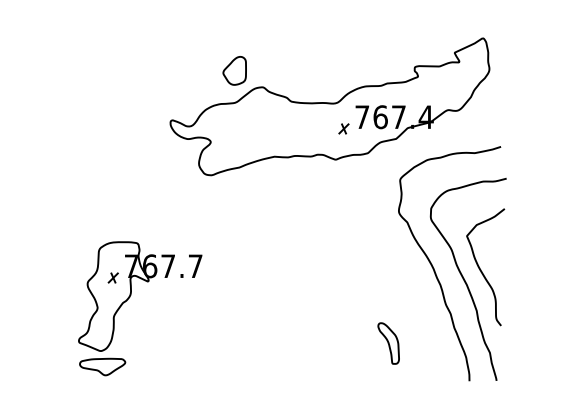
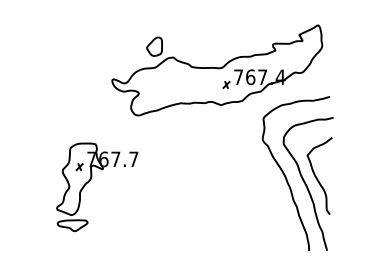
part: (129, 299) -> (90, 181), moved
part: (387, 343) -> (255, 226), removed

